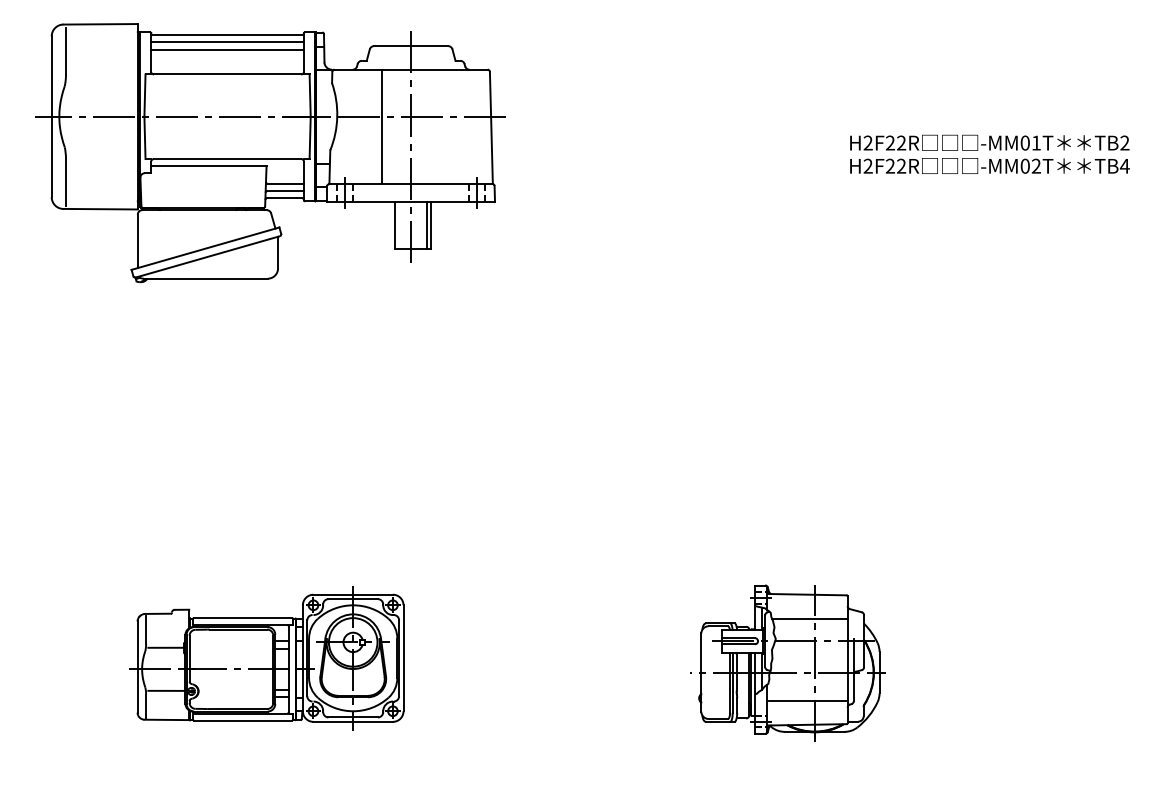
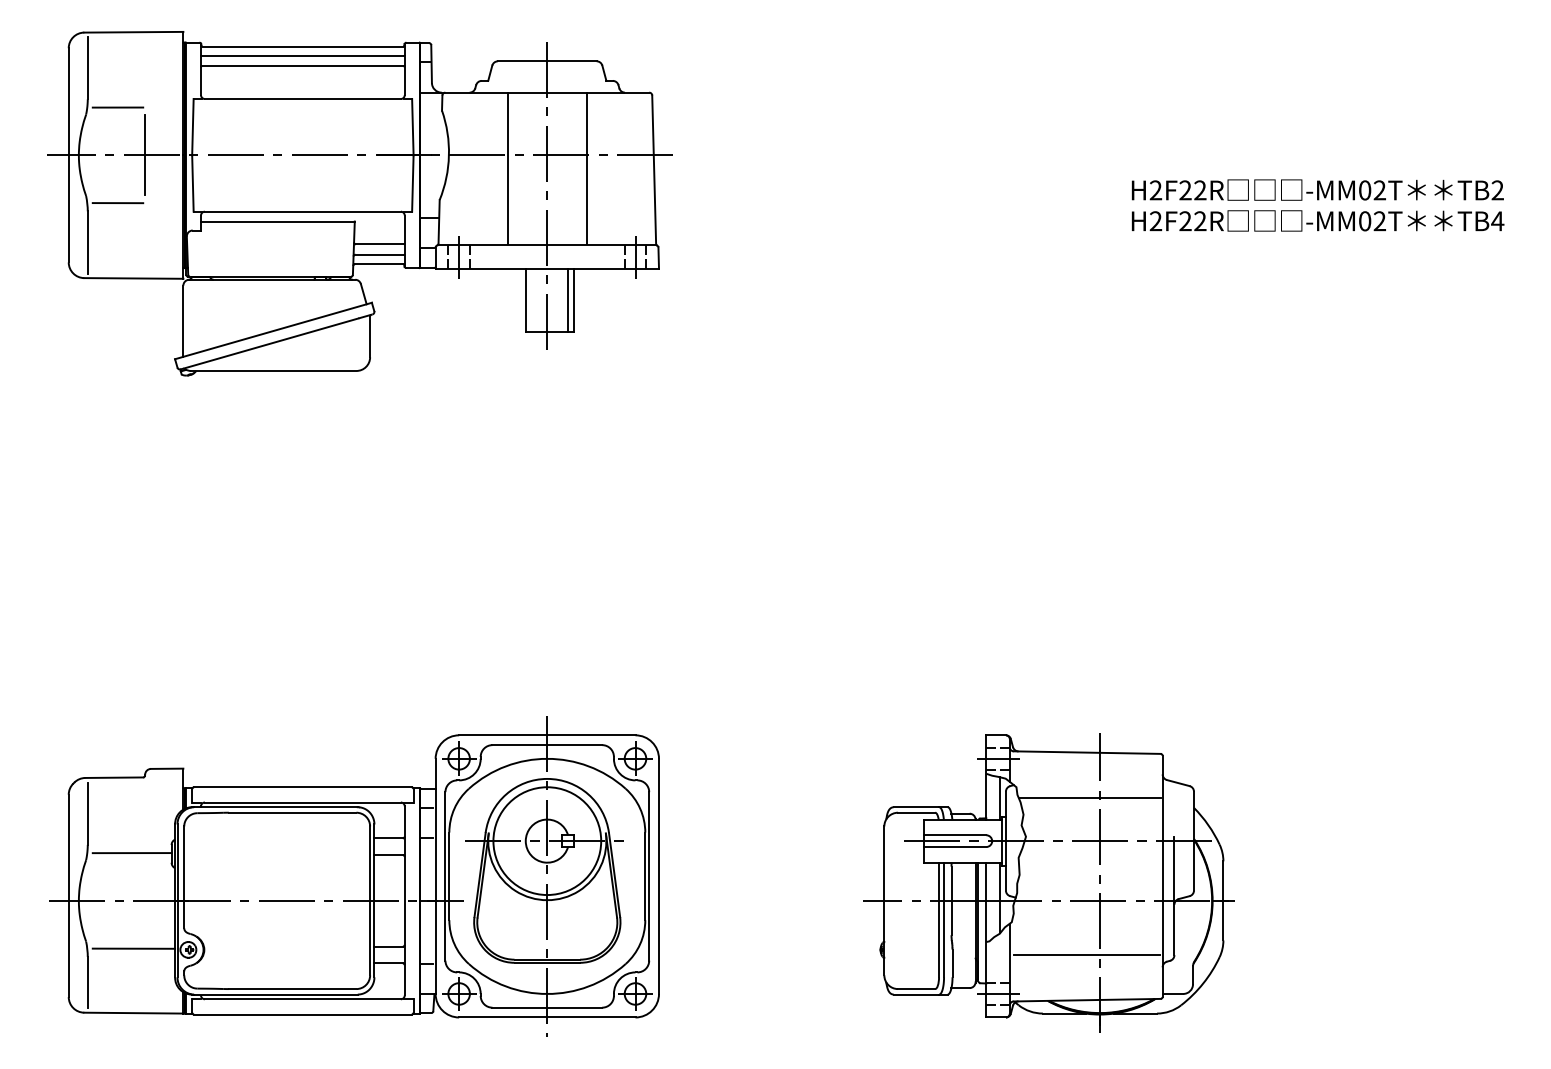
line: (88, 80) -> (117, 107), added
line: (109, 116) -> (145, 155), added
line: (440, 125) -> (586, 167), added
text: (1036, 143) -> (1379, 190), -MM01T -> -MM02T
line: (88, 152) -> (117, 203), added
part: (266, 658) -> (354, 876), size x1.67
part: (787, 662) -> (1048, 882), size x1.43

